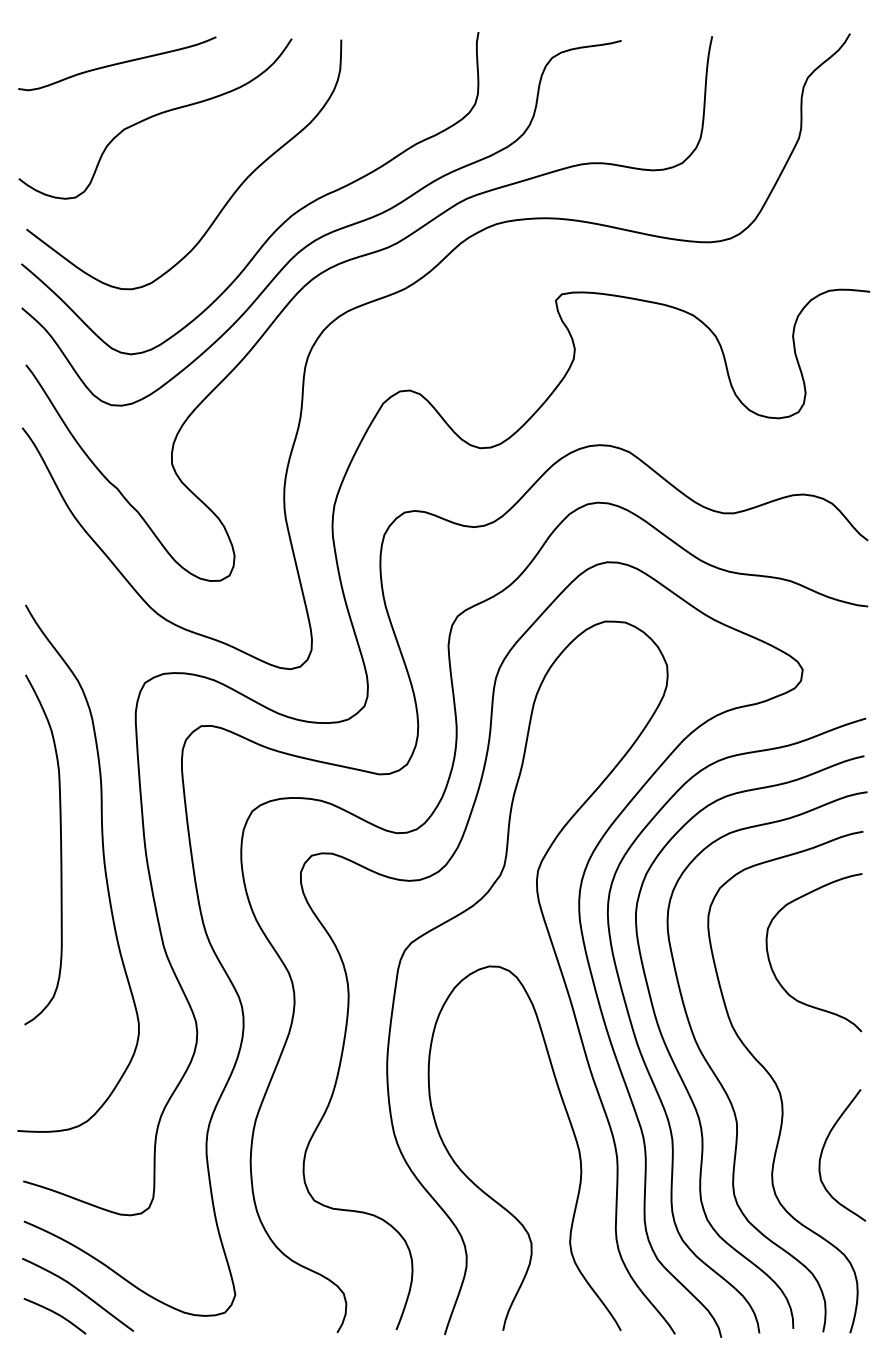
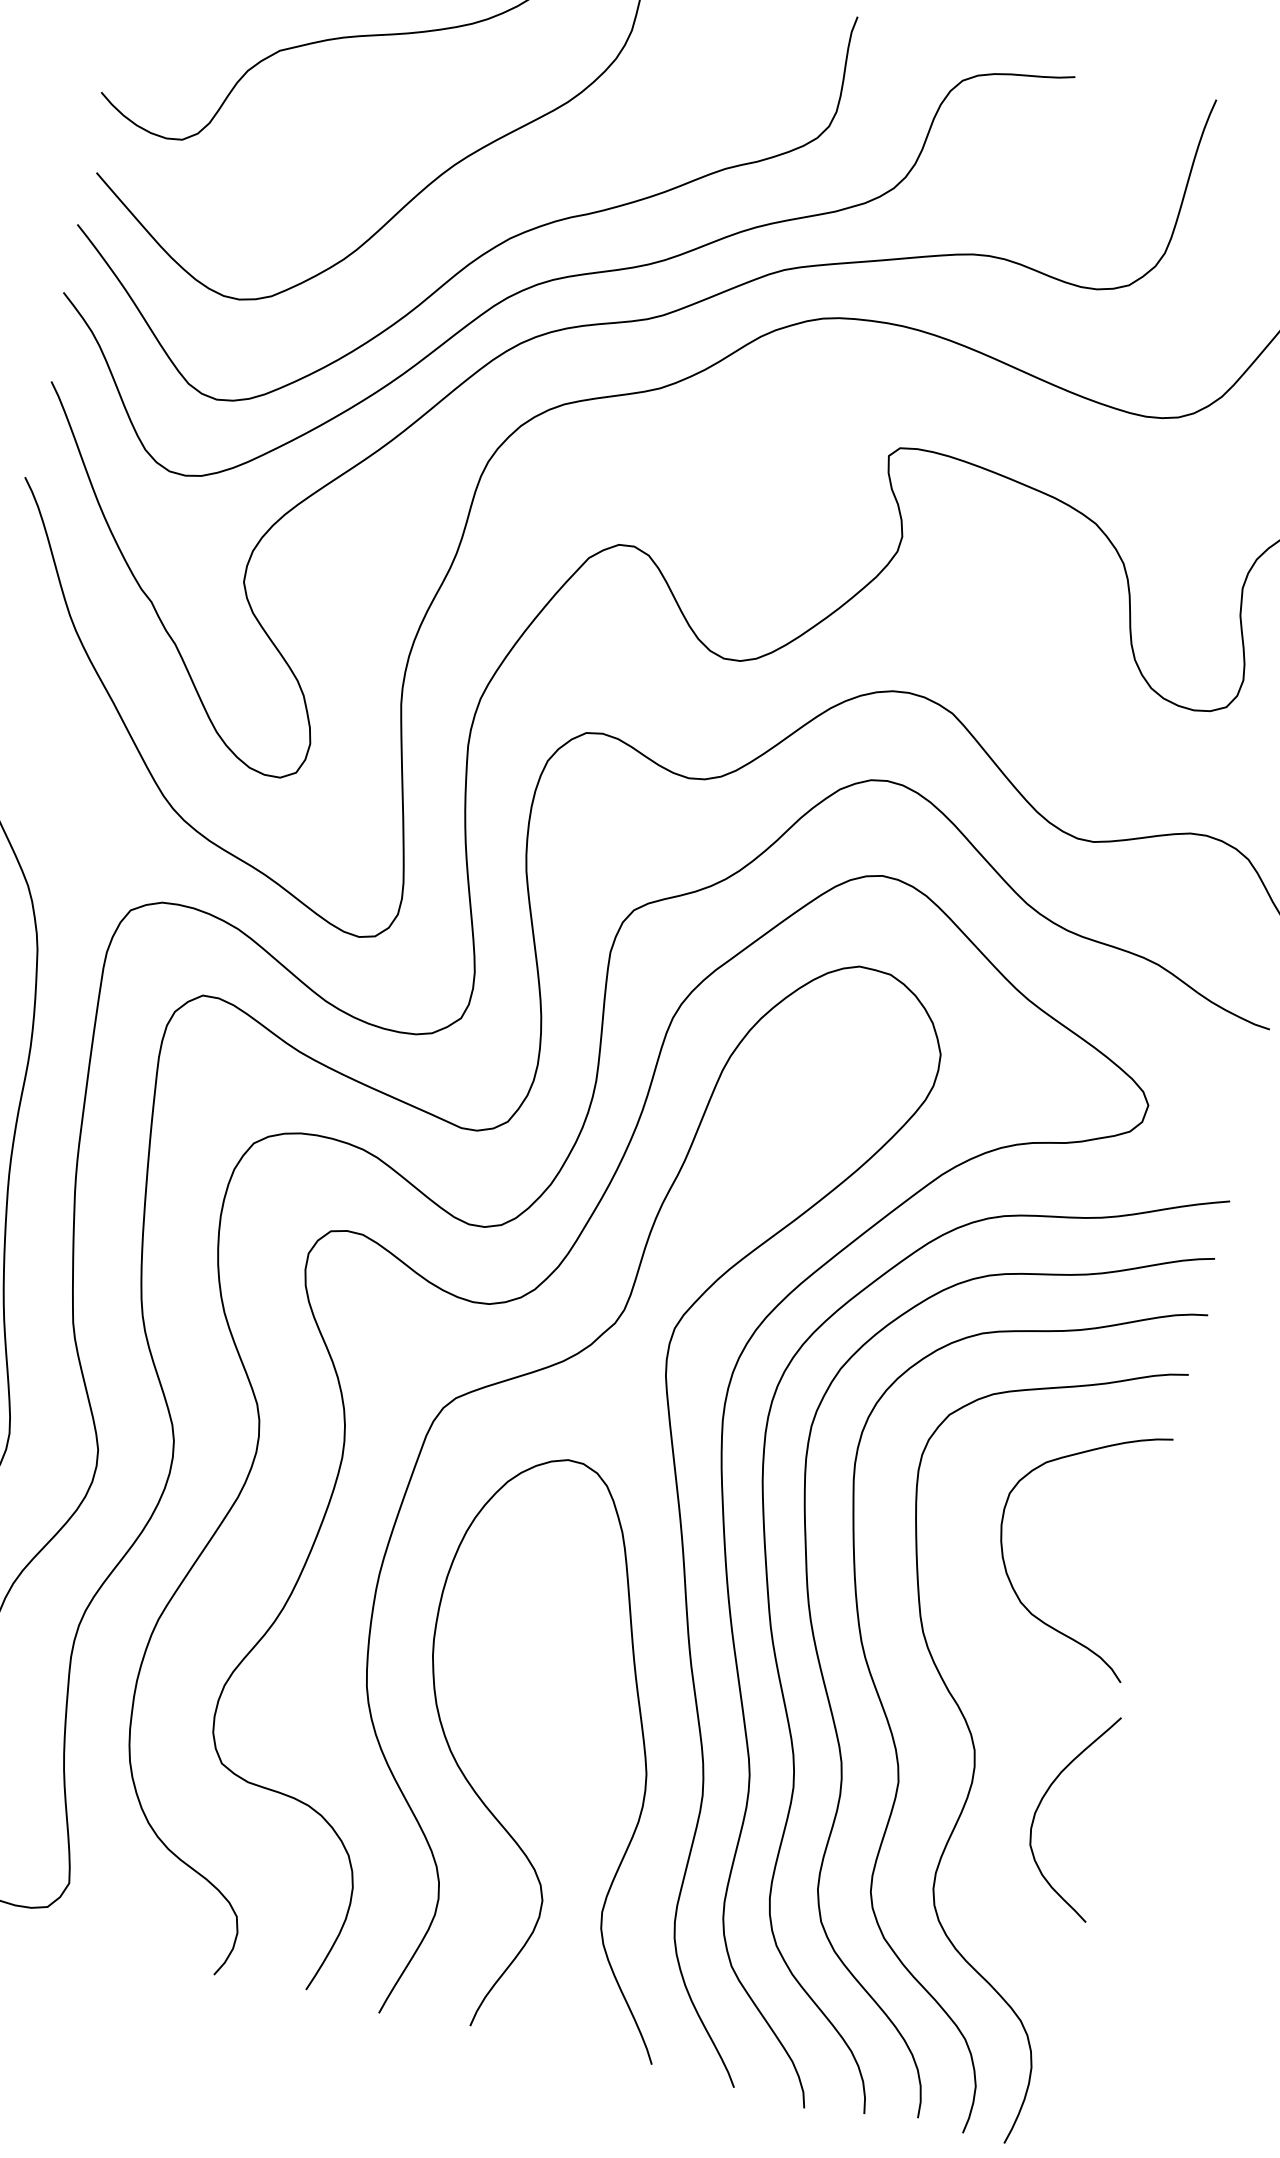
curve: (823, 1150) -> (1043, 1799), moved

